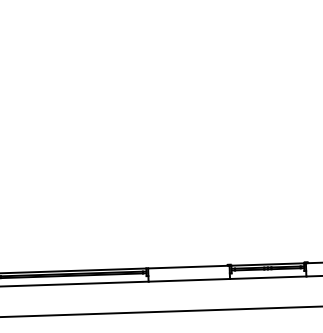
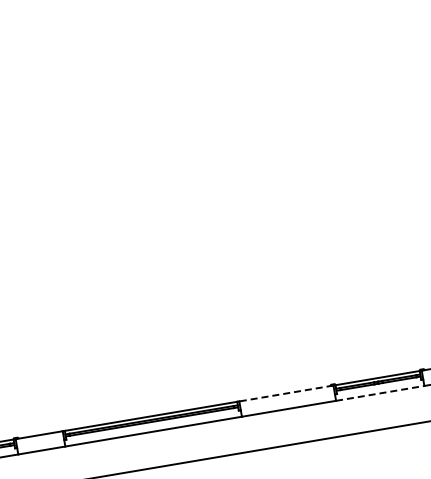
line: (188, 267) -> (286, 393), solid -> dashed
line: (268, 277) -> (380, 393), solid -> dashed

